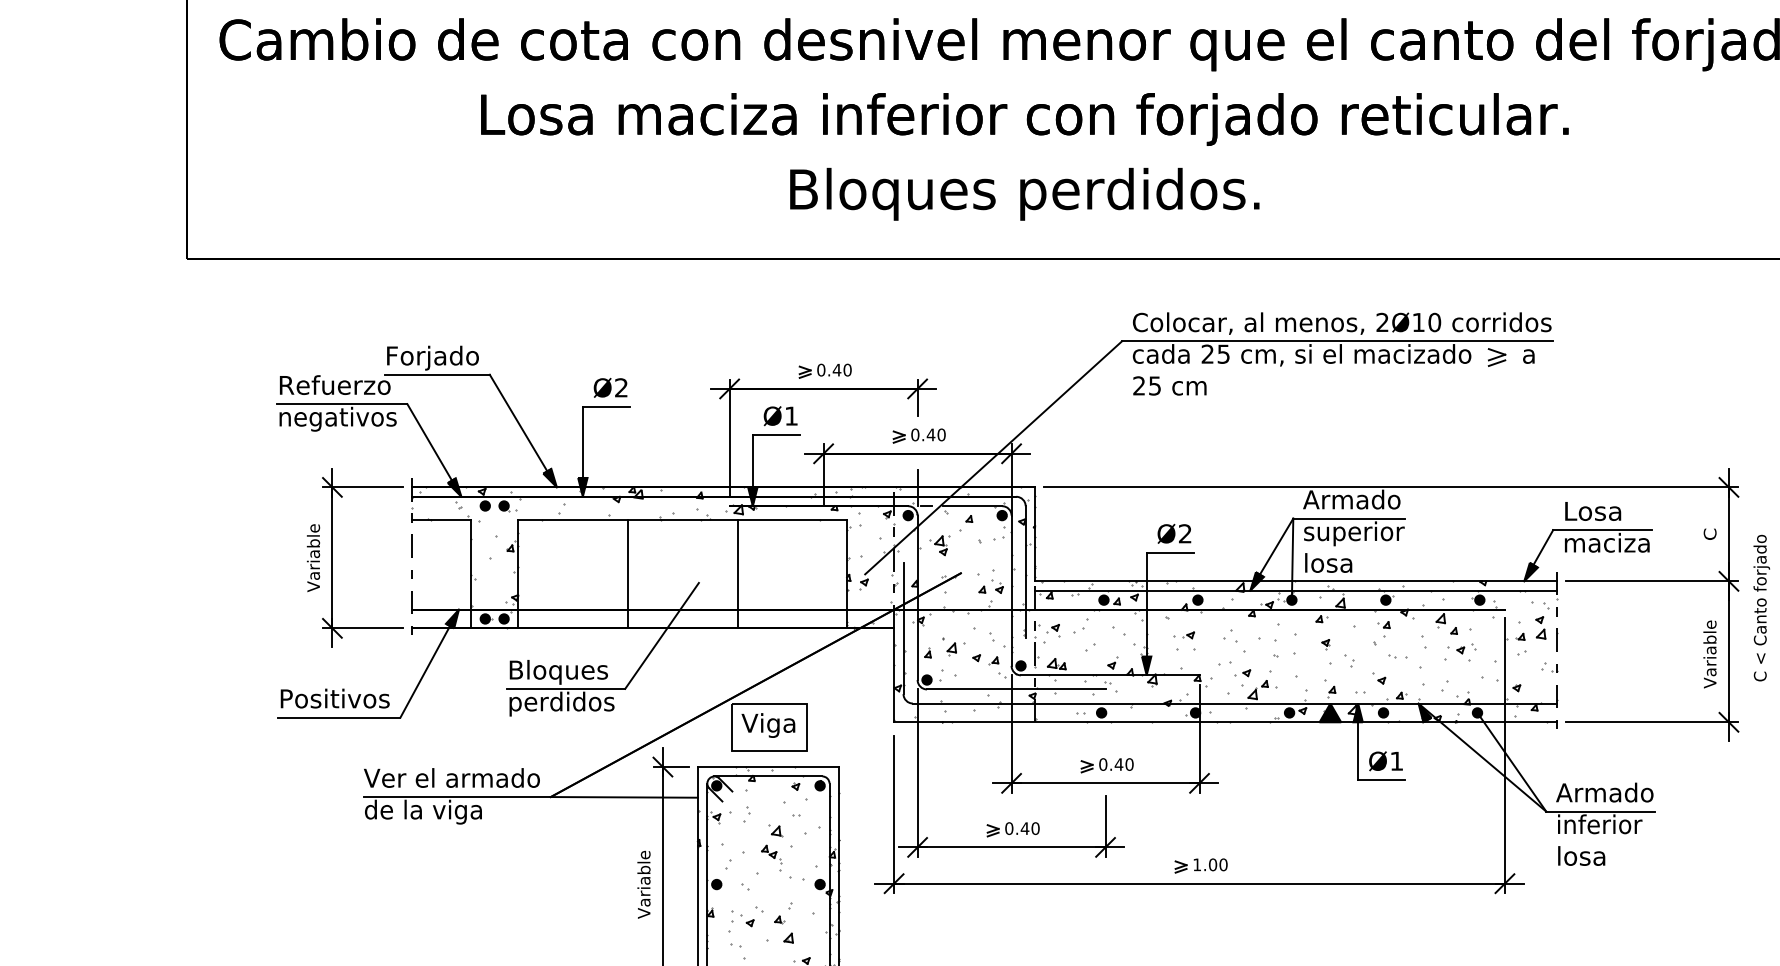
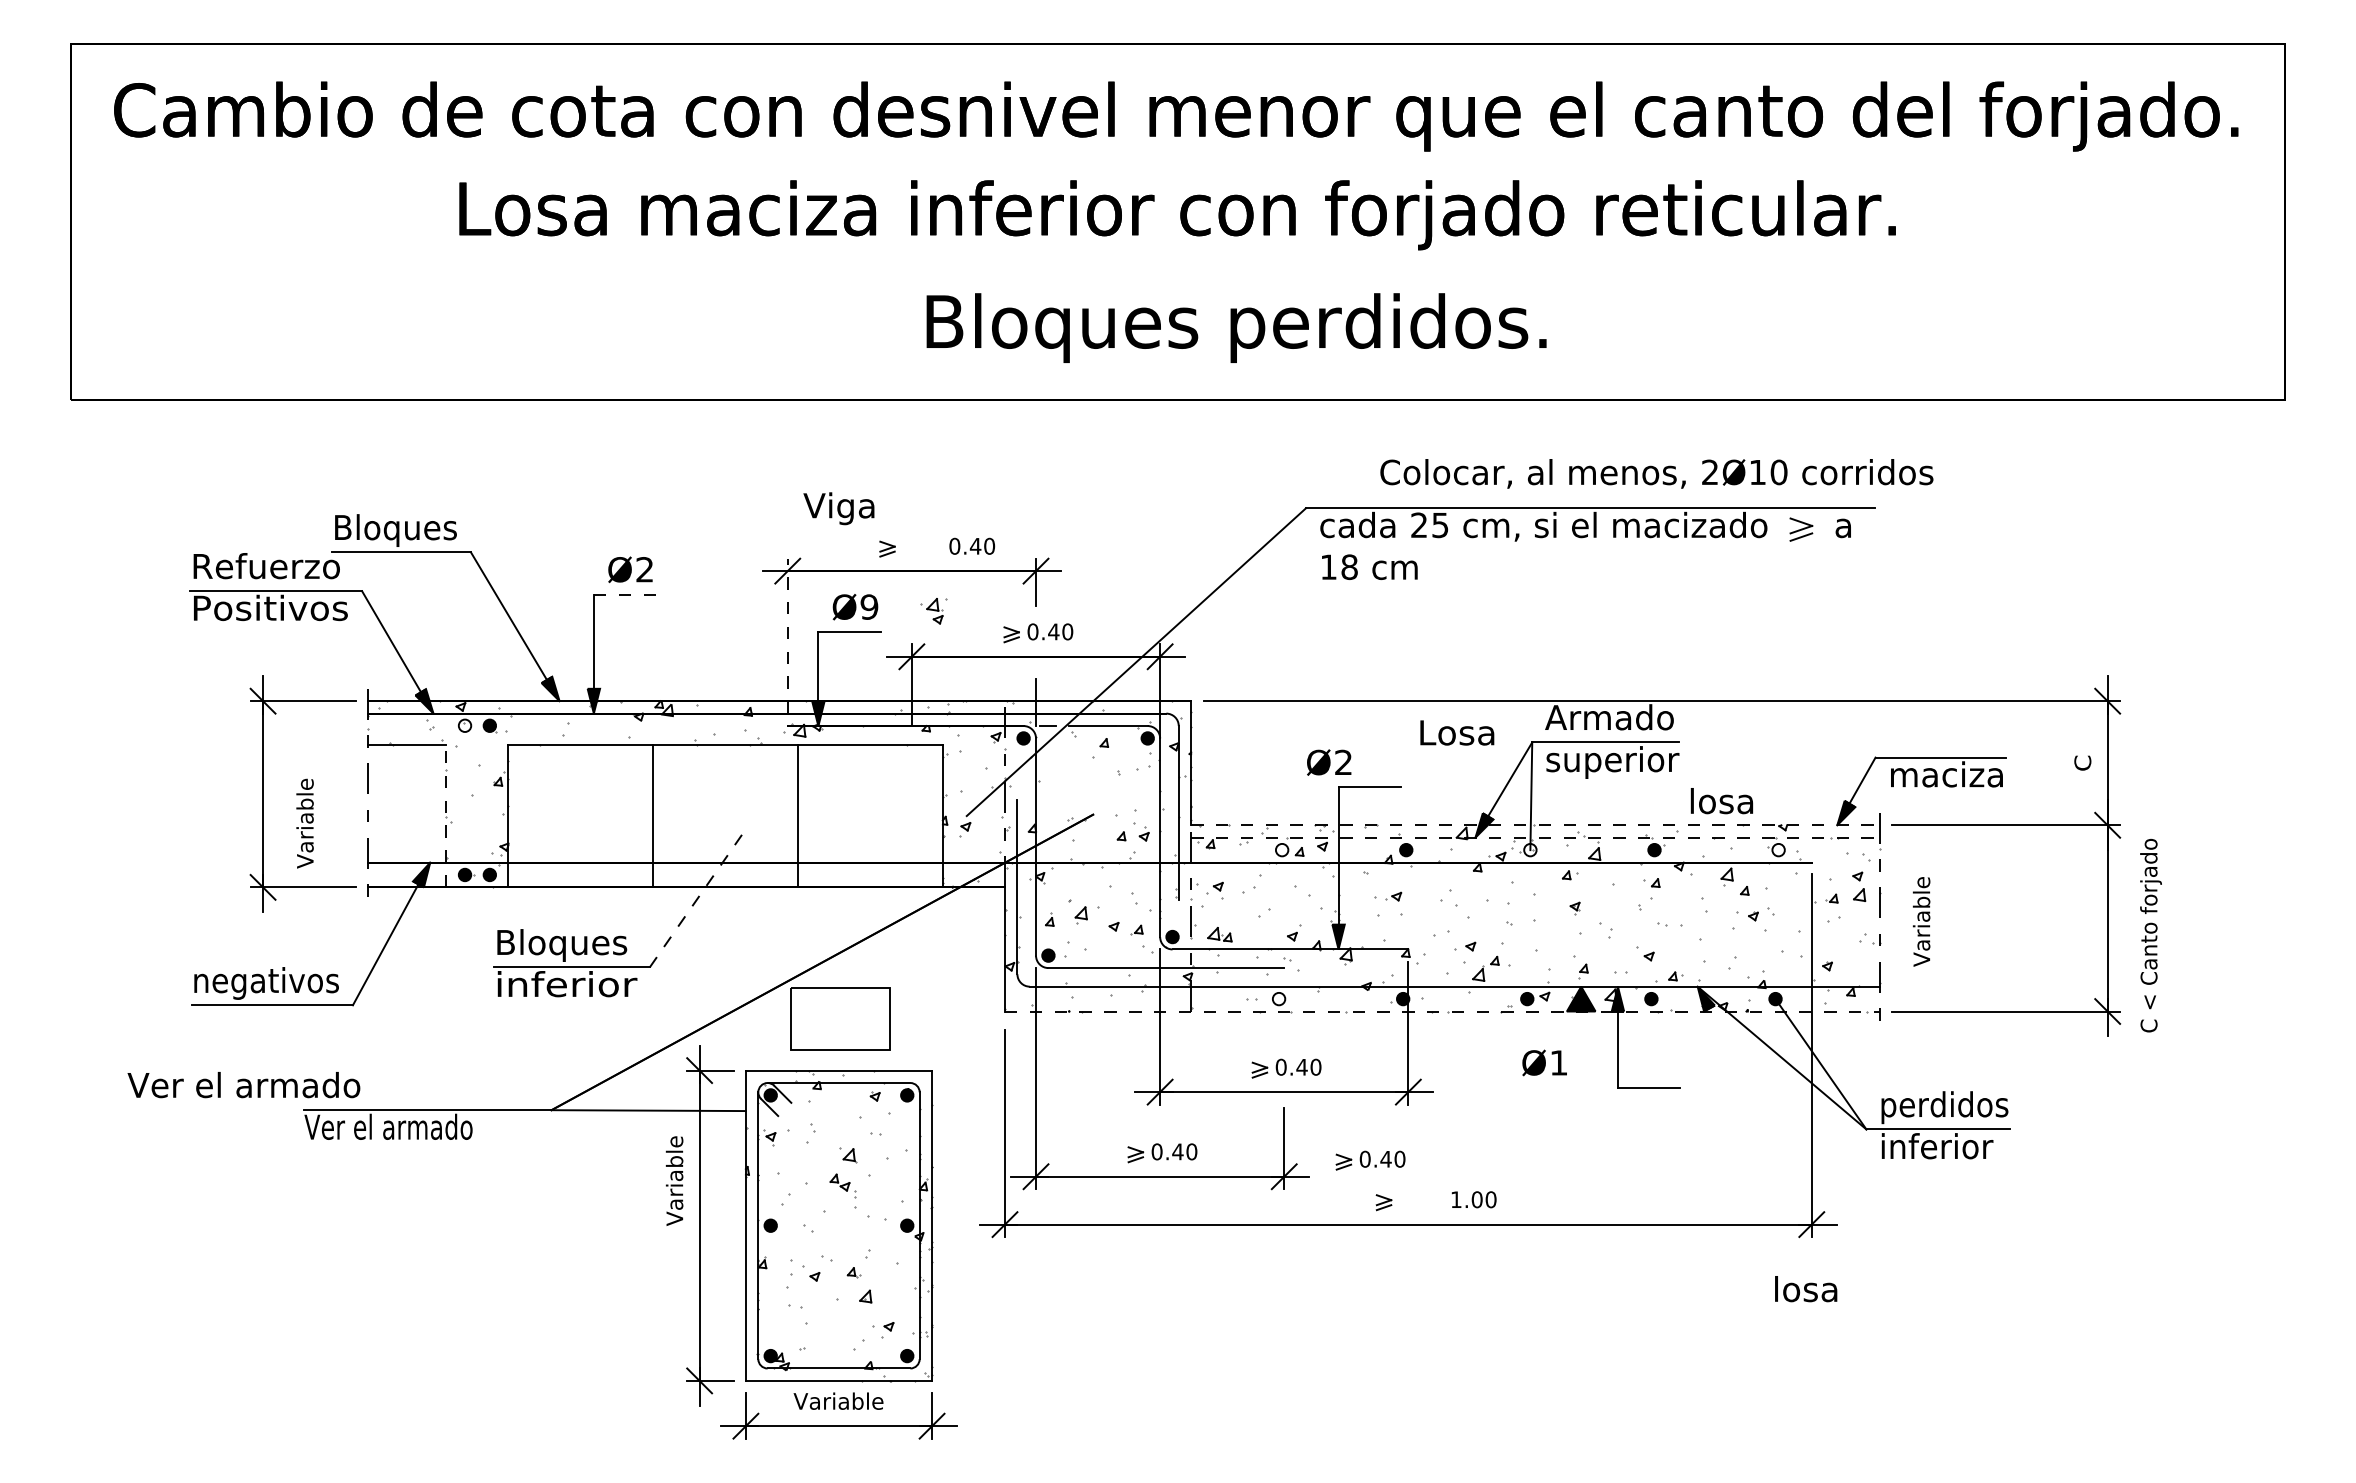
text: (1024, 193) -> (1236, 327), moved
text: (1341, 323) -> (1656, 473), moved
text: (432, 358) -> (395, 530), Forjado -> Bloques
text: (834, 369) -> (972, 545), moved
text: (1146, 385) -> (1338, 566), 25 -> 18
line: (606, 406) -> (625, 594), solid -> dashed
text: (791, 415) -> (869, 606), Ø1 -> Ø9
text: (338, 418) -> (270, 610), negativos -> Positivos
line: (729, 437) -> (787, 635), solid -> dashed
fill: (484, 505) -> (464, 725), removed
text: (1593, 511) -> (1457, 732), moved
text: (1174, 533) -> (1329, 762), moved
part: (939, 545) -> (933, 611), moved
text: (313, 558) -> (304, 823), moved
text: (1328, 563) -> (1721, 801), moved
line: (471, 573) -> (446, 815), solid -> dashed
line: (1296, 581) -> (1536, 825), solid -> dashed
line: (1296, 590) -> (1536, 837), solid -> dashed
fill: (1103, 599) -> (1281, 849), removed
fill: (1291, 599) -> (1530, 849), removed
fill: (1479, 599) -> (1778, 849), removed
text: (1761, 608) -> (2150, 935), moved
line: (662, 635) -> (698, 896), solid -> dashed
text: (1709, 654) -> (1921, 921), moved
text: (335, 701) -> (266, 983), Positivos -> negativos
text: (562, 704) -> (567, 987), perdidos -> inferior
fill: (1101, 712) -> (1278, 998), removed
line: (1225, 722) -> (1442, 1011), solid -> dashed
text: (768, 725) -> (838, 508), moved
text: (1385, 760) -> (1544, 1062), moved
text: (451, 778) -> (243, 1085), moved
text: (1604, 795) -> (1943, 1107), Armado -> perdidos
text: (427, 811) -> (388, 1129), de la viga -> Ver el armado
part: (1170, 835) -> (1370, 1160), added
text: (1581, 856) -> (1806, 1289), moved
text: (1210, 864) -> (1473, 1199), moved
text: (643, 884) -> (674, 1180), moved

